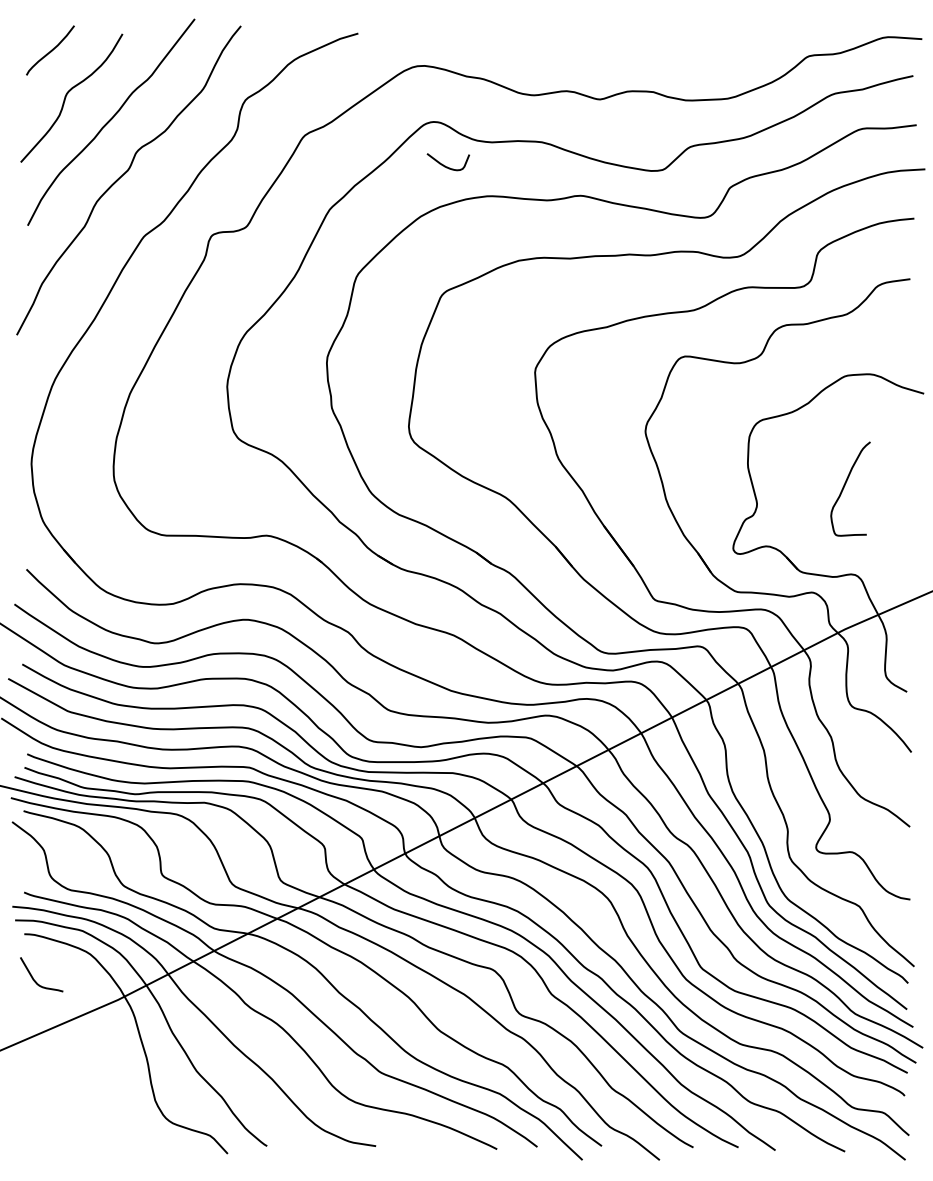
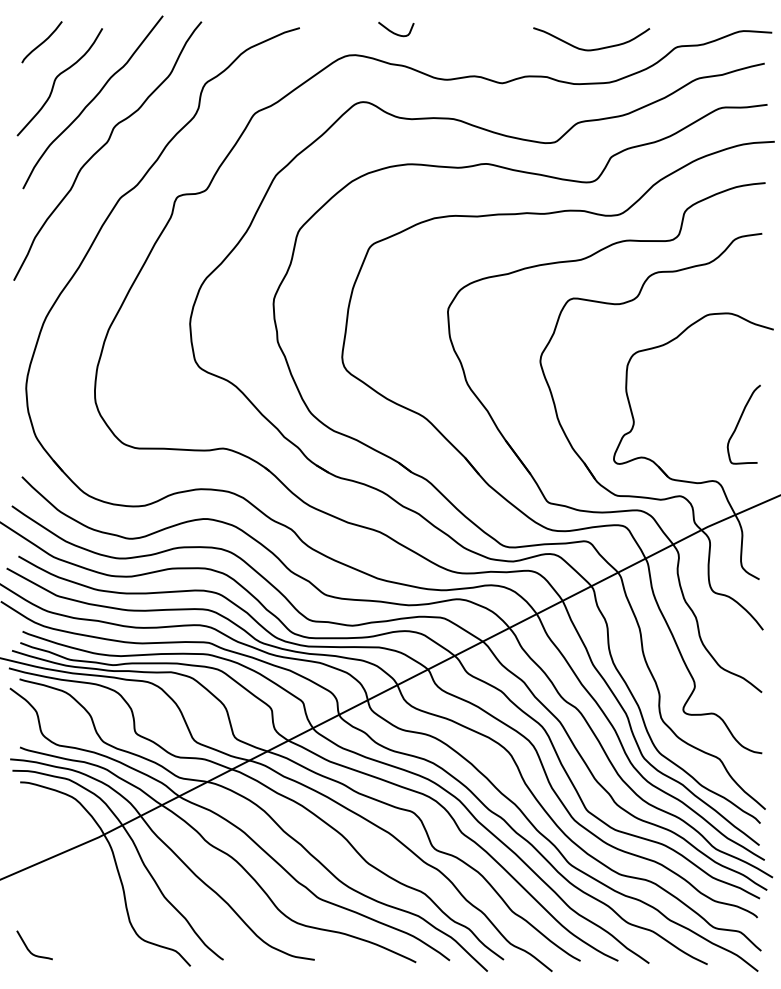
curve: (708, 58) -> (593, 48), added
curve: (447, 166) -> (395, 33), moved
curve: (845, 485) -> (739, 421), moved
curve: (35, 980) -> (29, 950), moved

